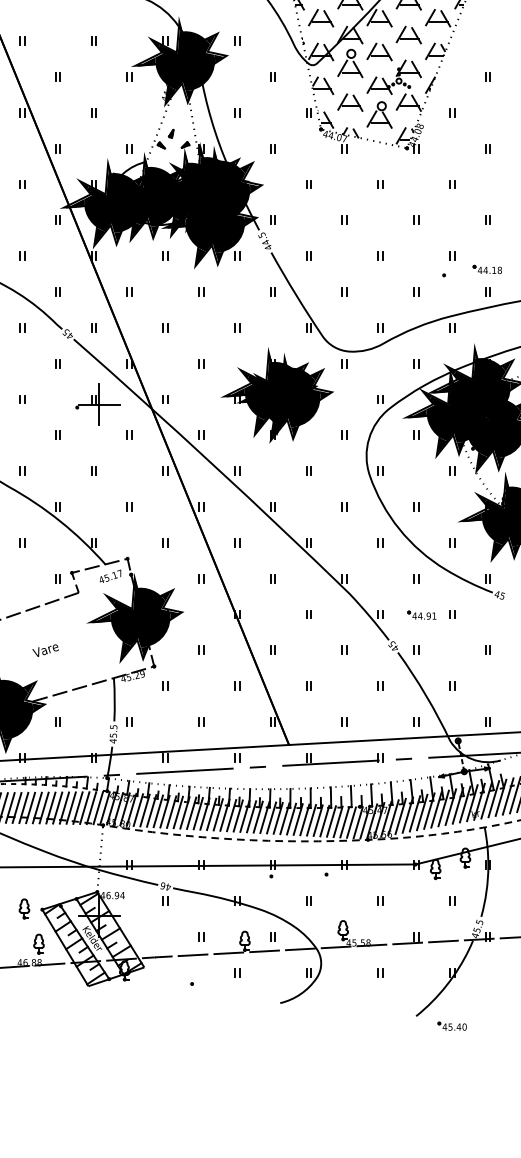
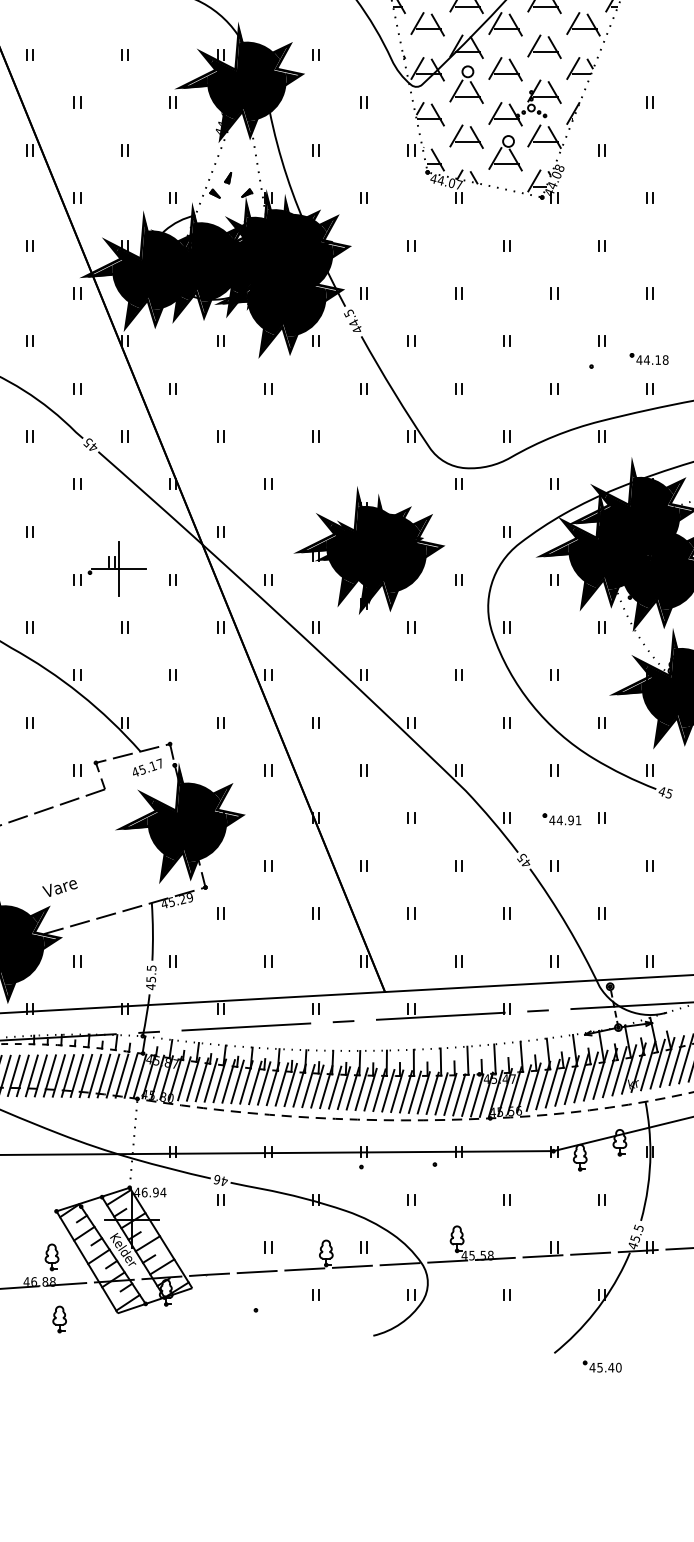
part: (277, 395) -> (369, 550), moved
part: (97, 404) -> (116, 568), moved
text: (45, 650) -> (59, 888), moved
part: (24, 909) -> (59, 1319), moved

